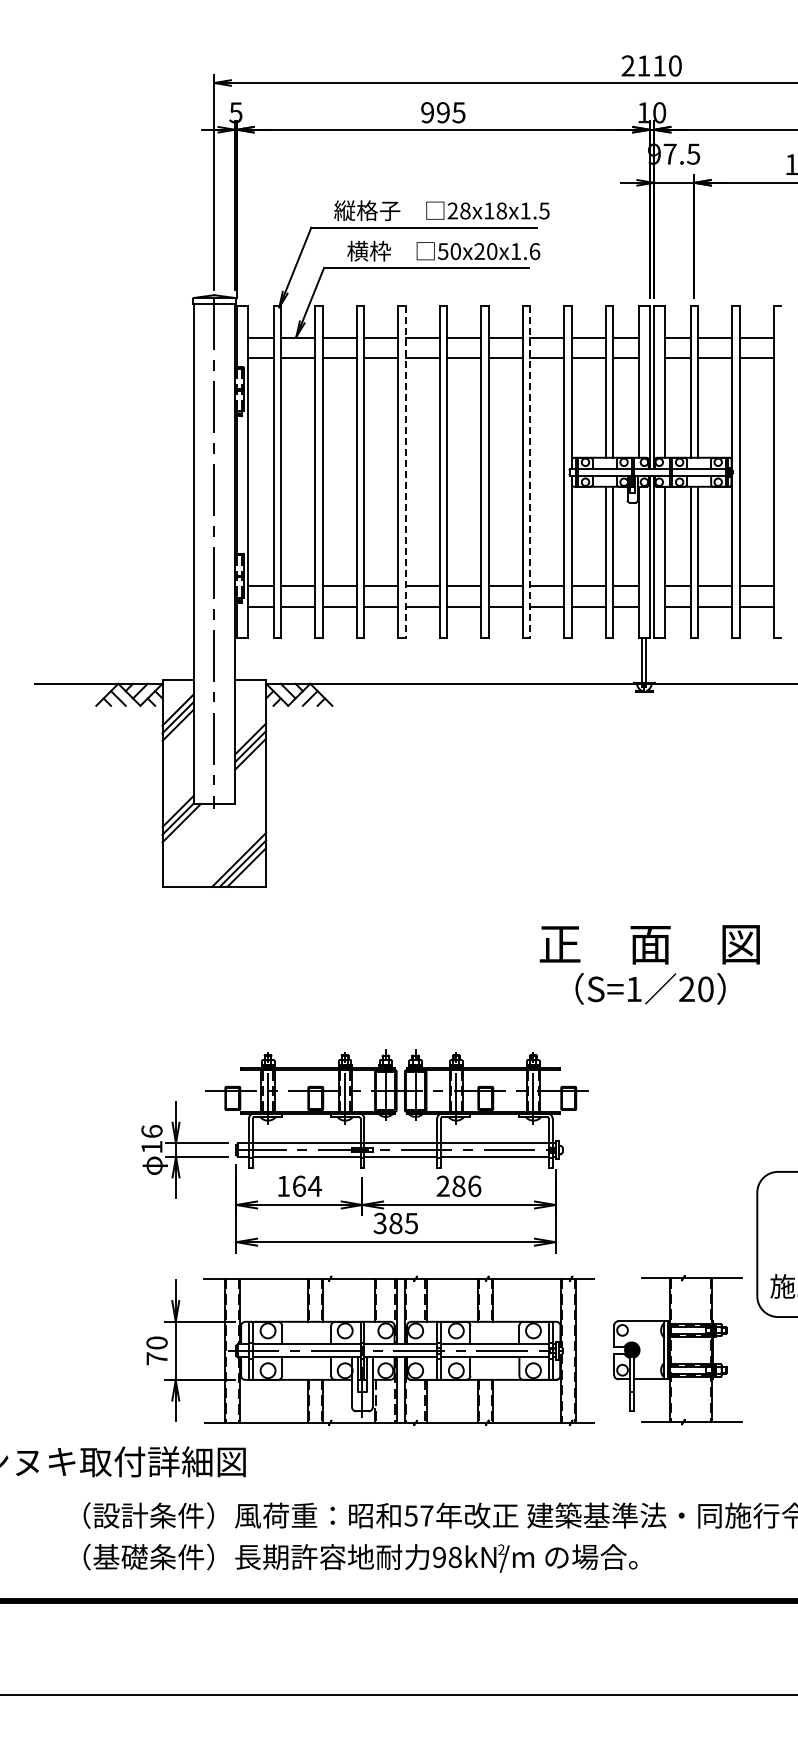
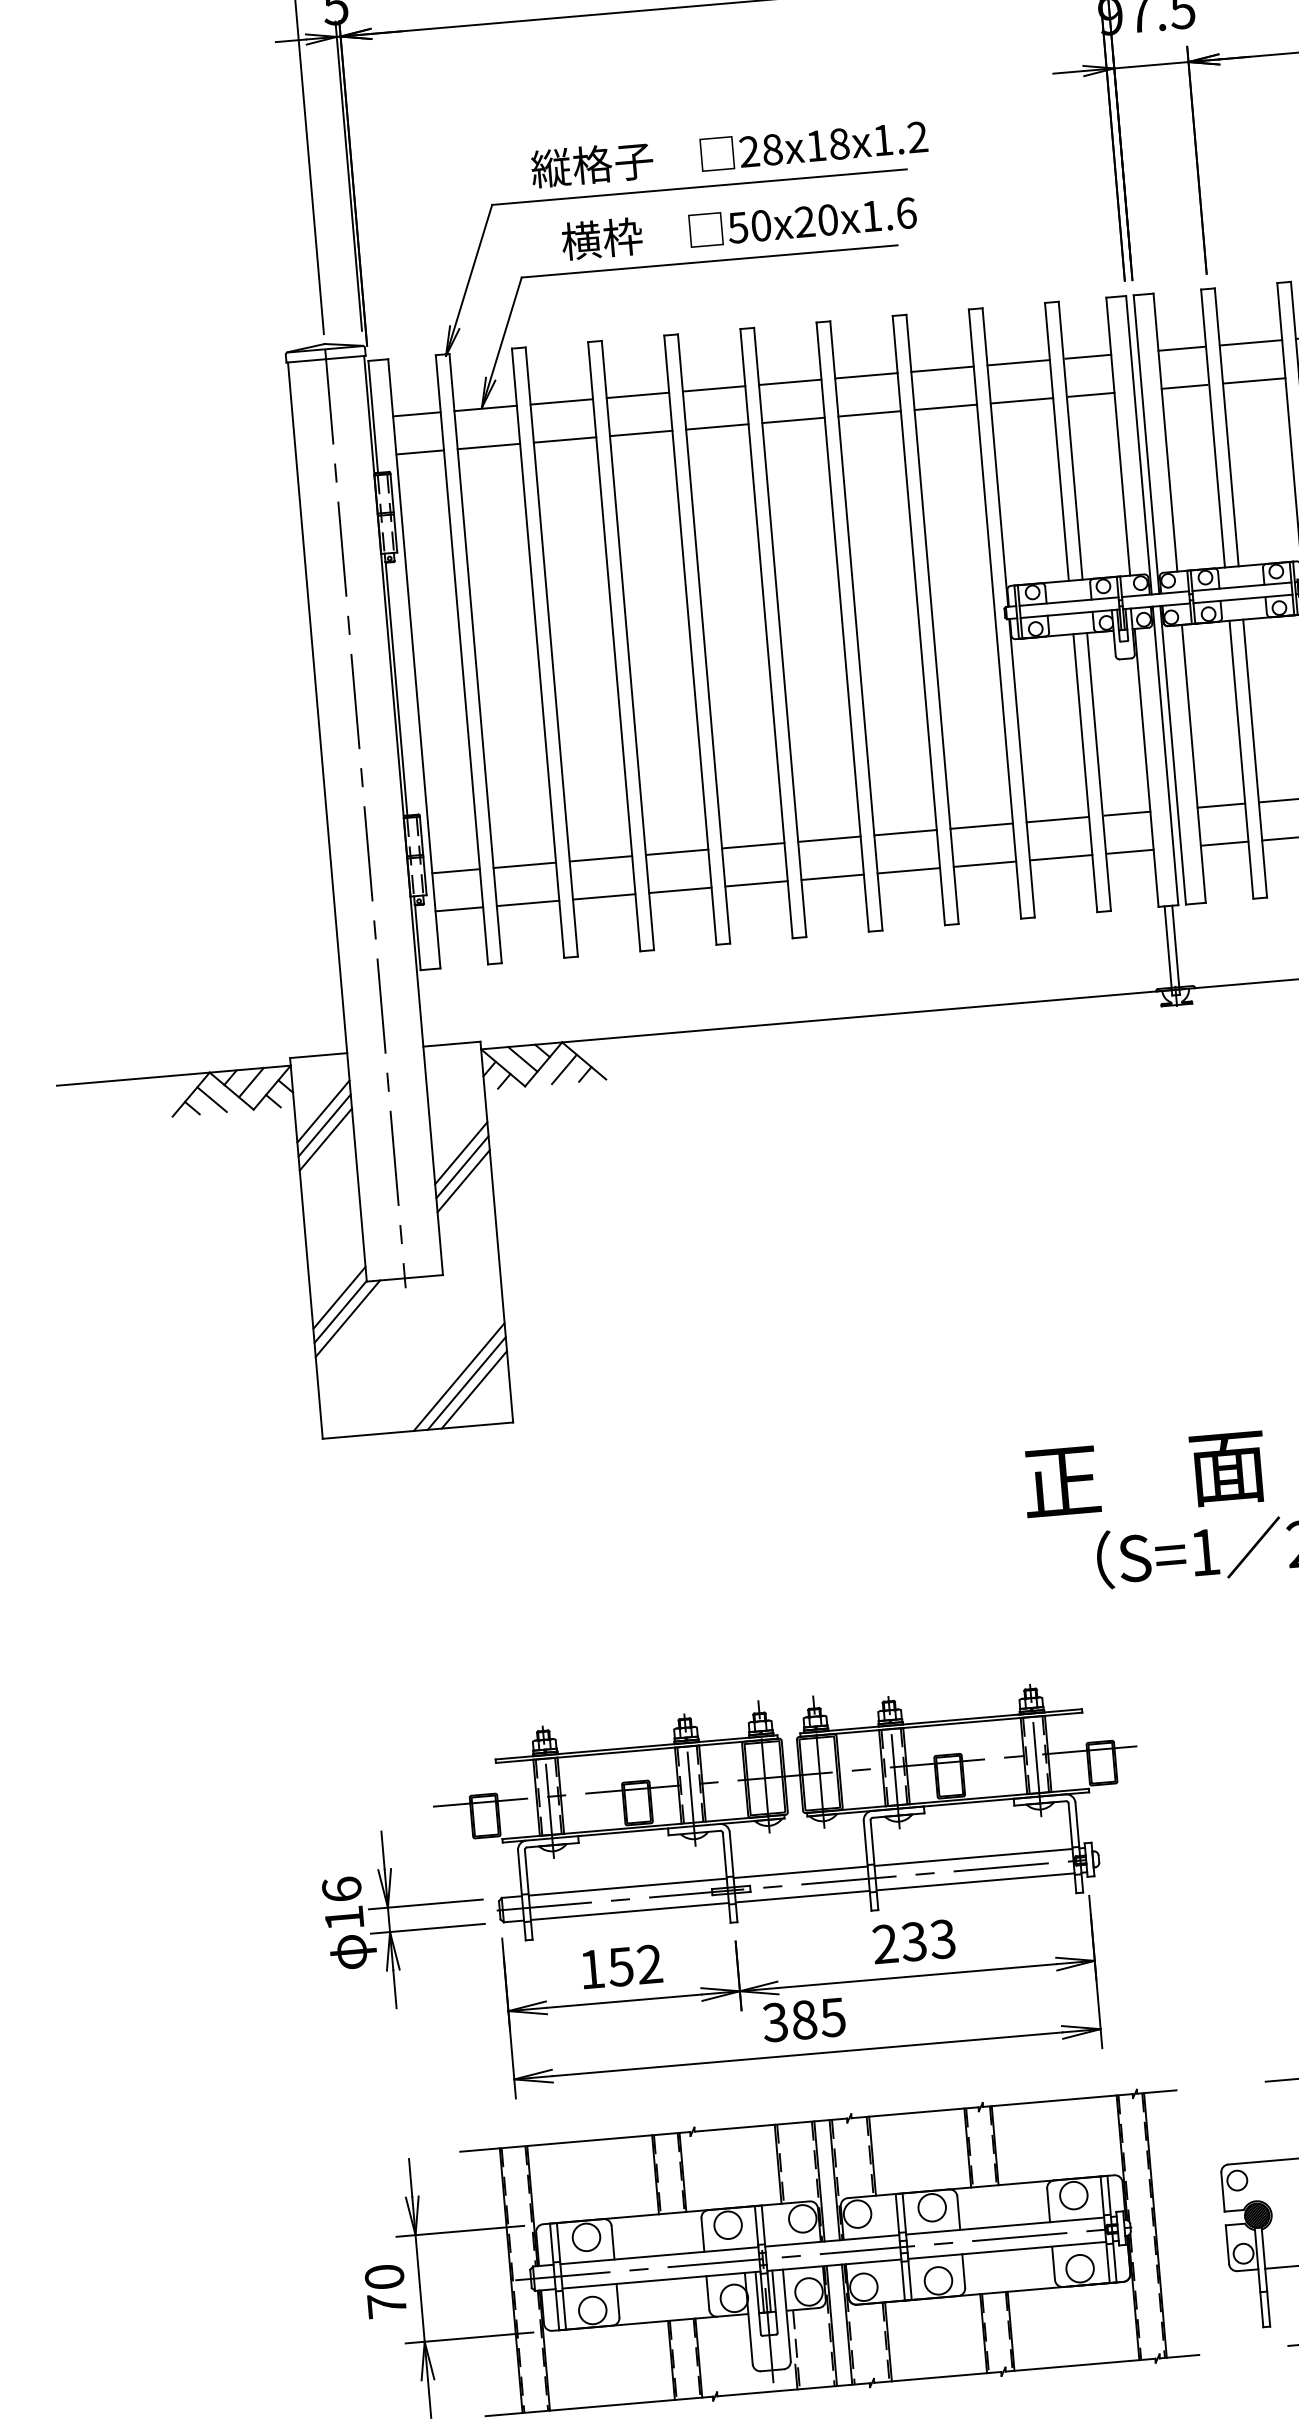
text: (544, 210) -> (917, 136), 28x18x1.5 -> 28x18x1.2
line: (405, 472) -> (703, 639), dashed -> solid
line: (530, 472) -> (933, 619), dashed -> solid
text: (306, 1185) -> (634, 1964), 164 -> 152
text: (466, 1185) -> (927, 1939), 286 -> 233

